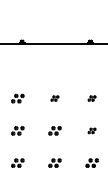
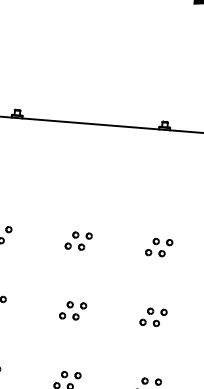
part: (54, 98) -> (77, 240), size x1.67
part: (91, 98) -> (157, 247), size x1.67
part: (91, 130) -> (151, 316), size x1.67

